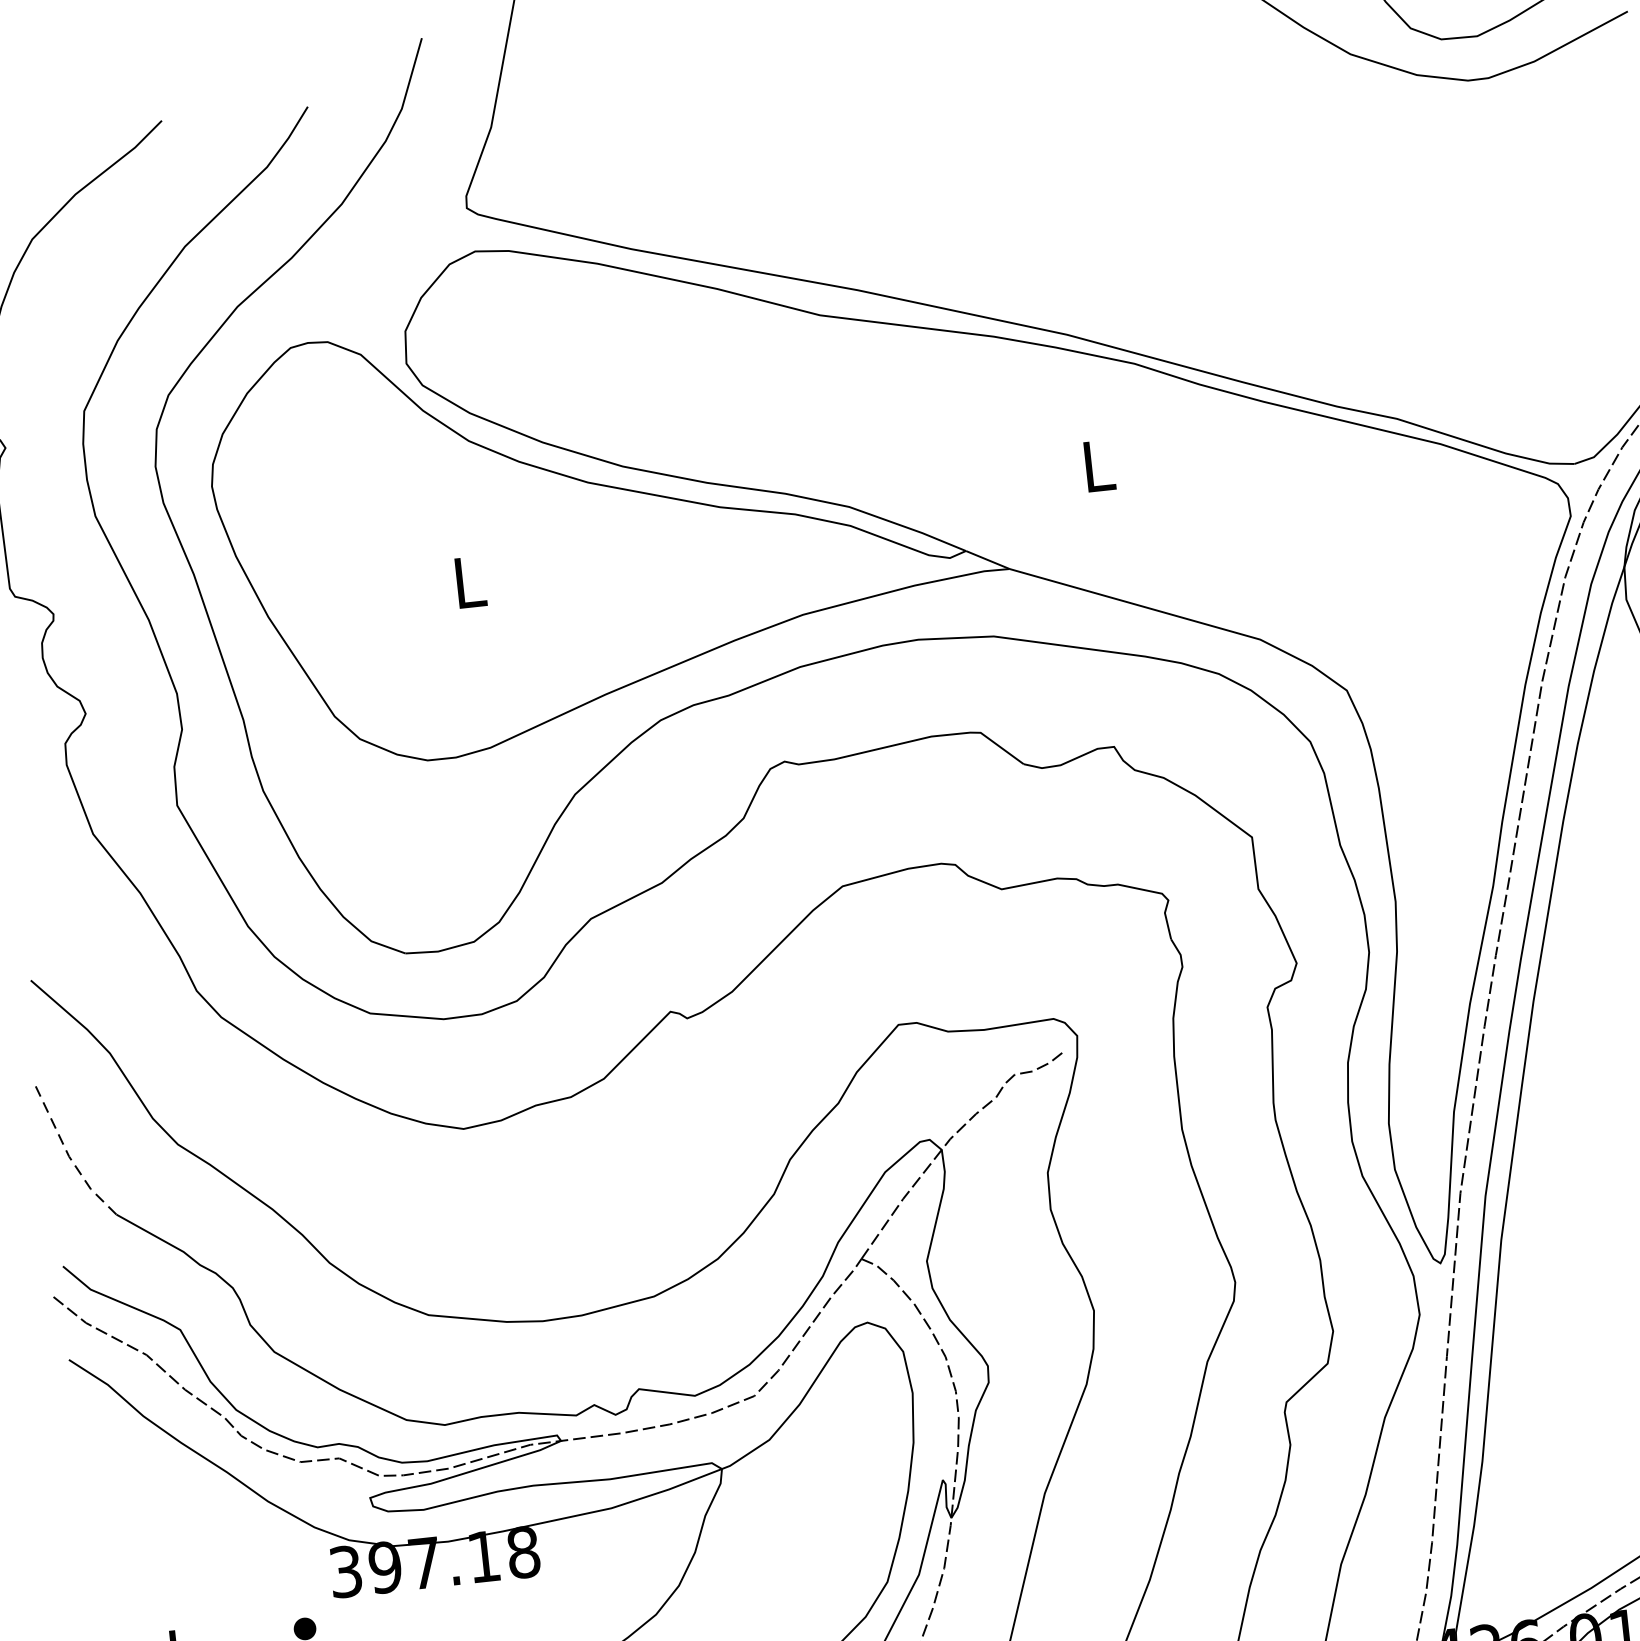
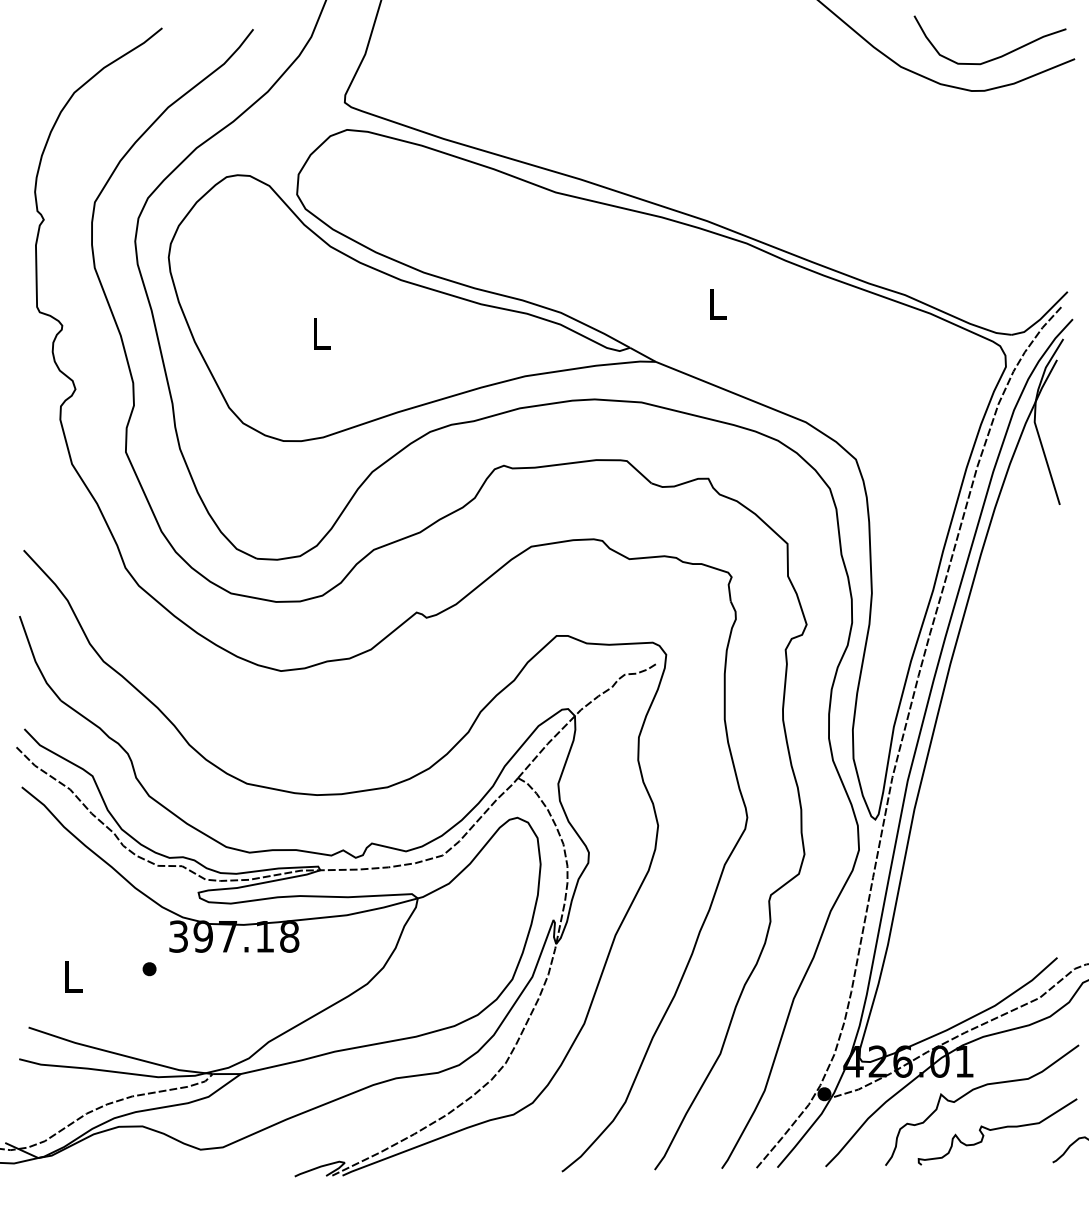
line: (68, 1156) -> (35, 661), dashed -> solid

